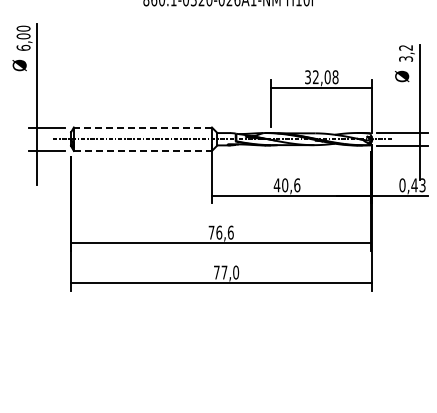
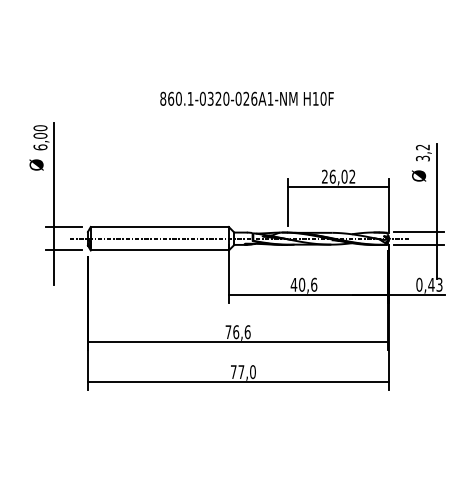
text: (321, 77) -> (338, 176), 32,08 -> 26,02
line: (142, 128) -> (159, 227), dashed -> solid
line: (143, 151) -> (160, 250), dashed -> solid

